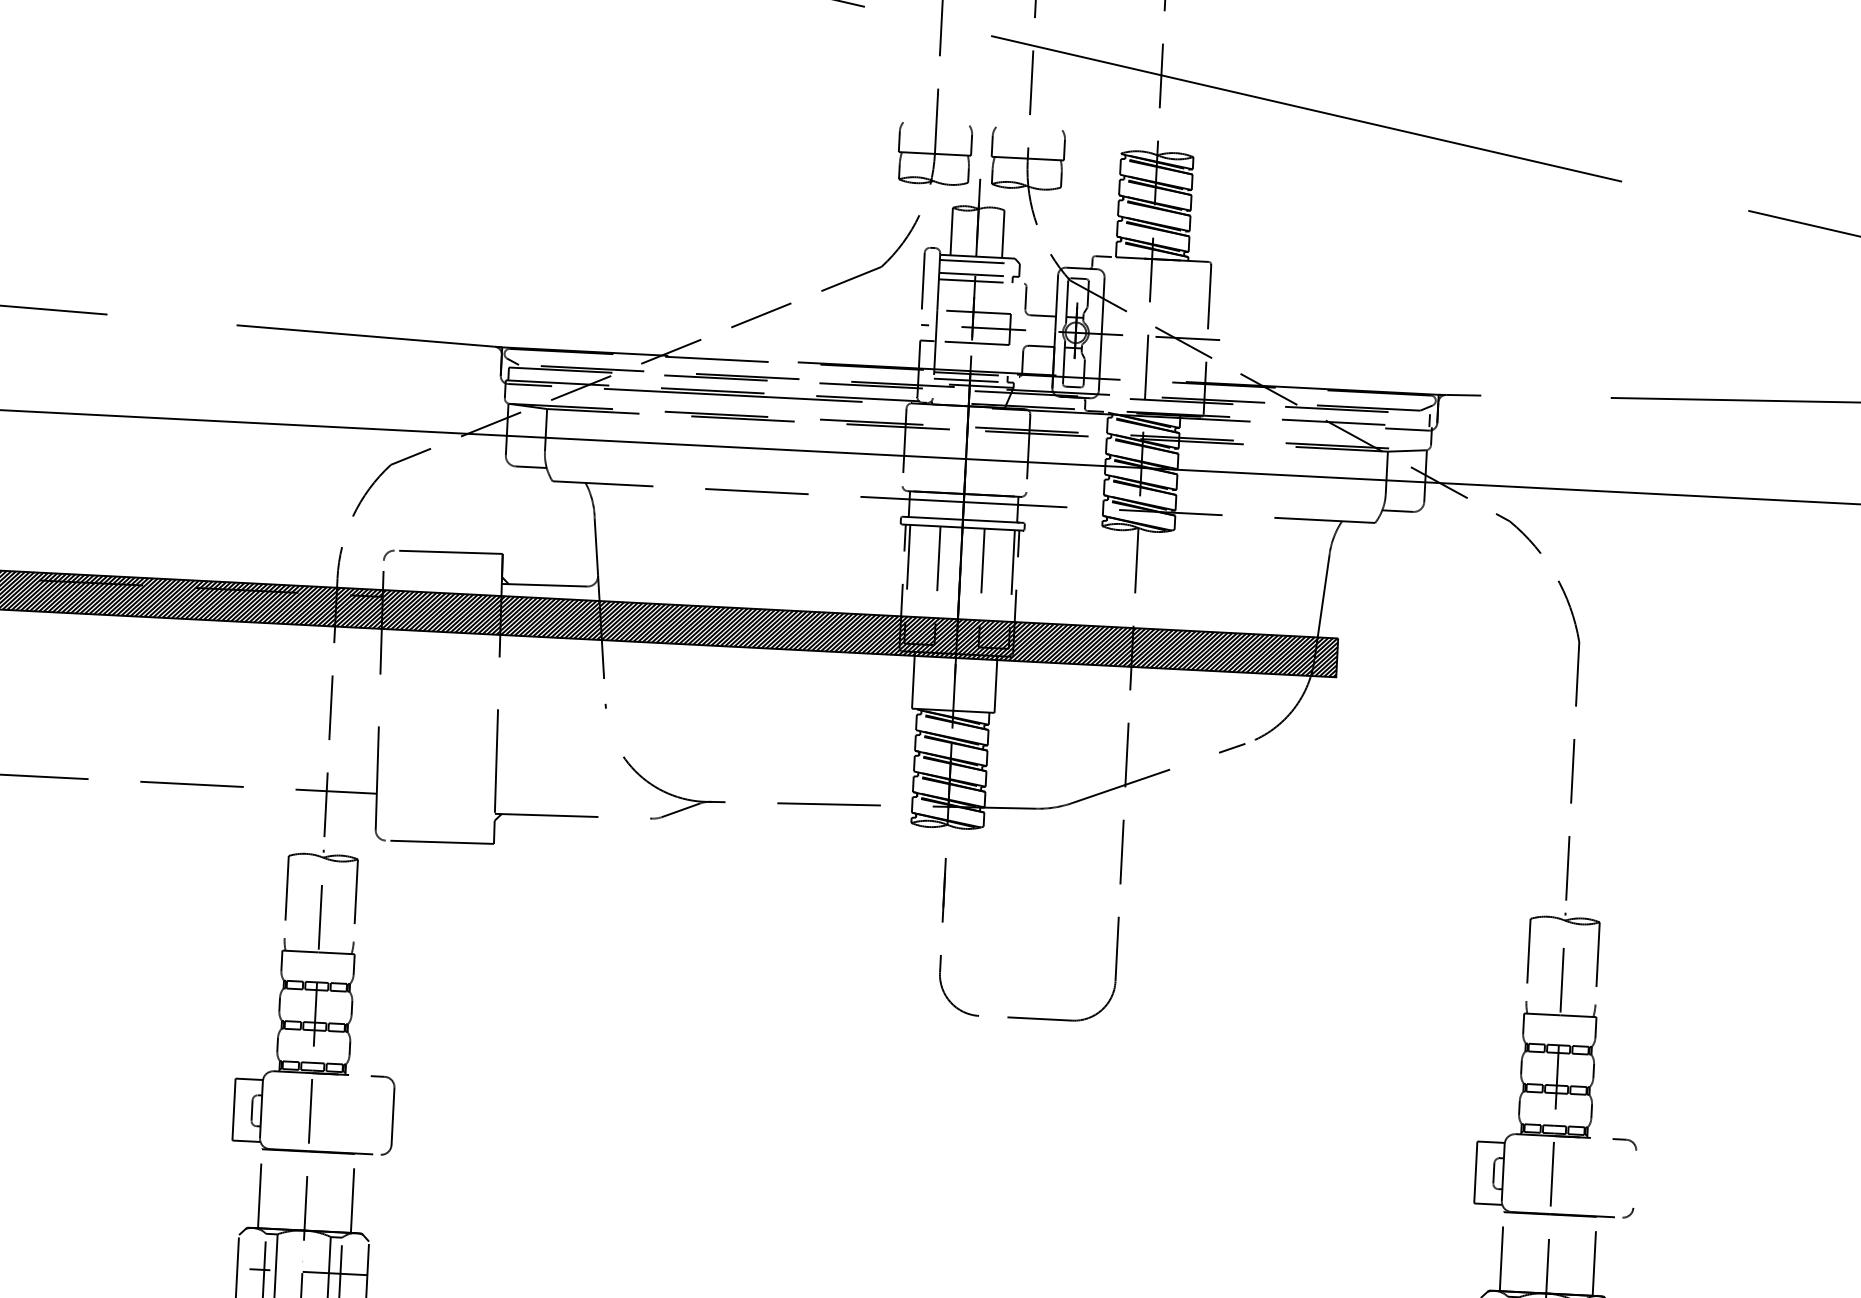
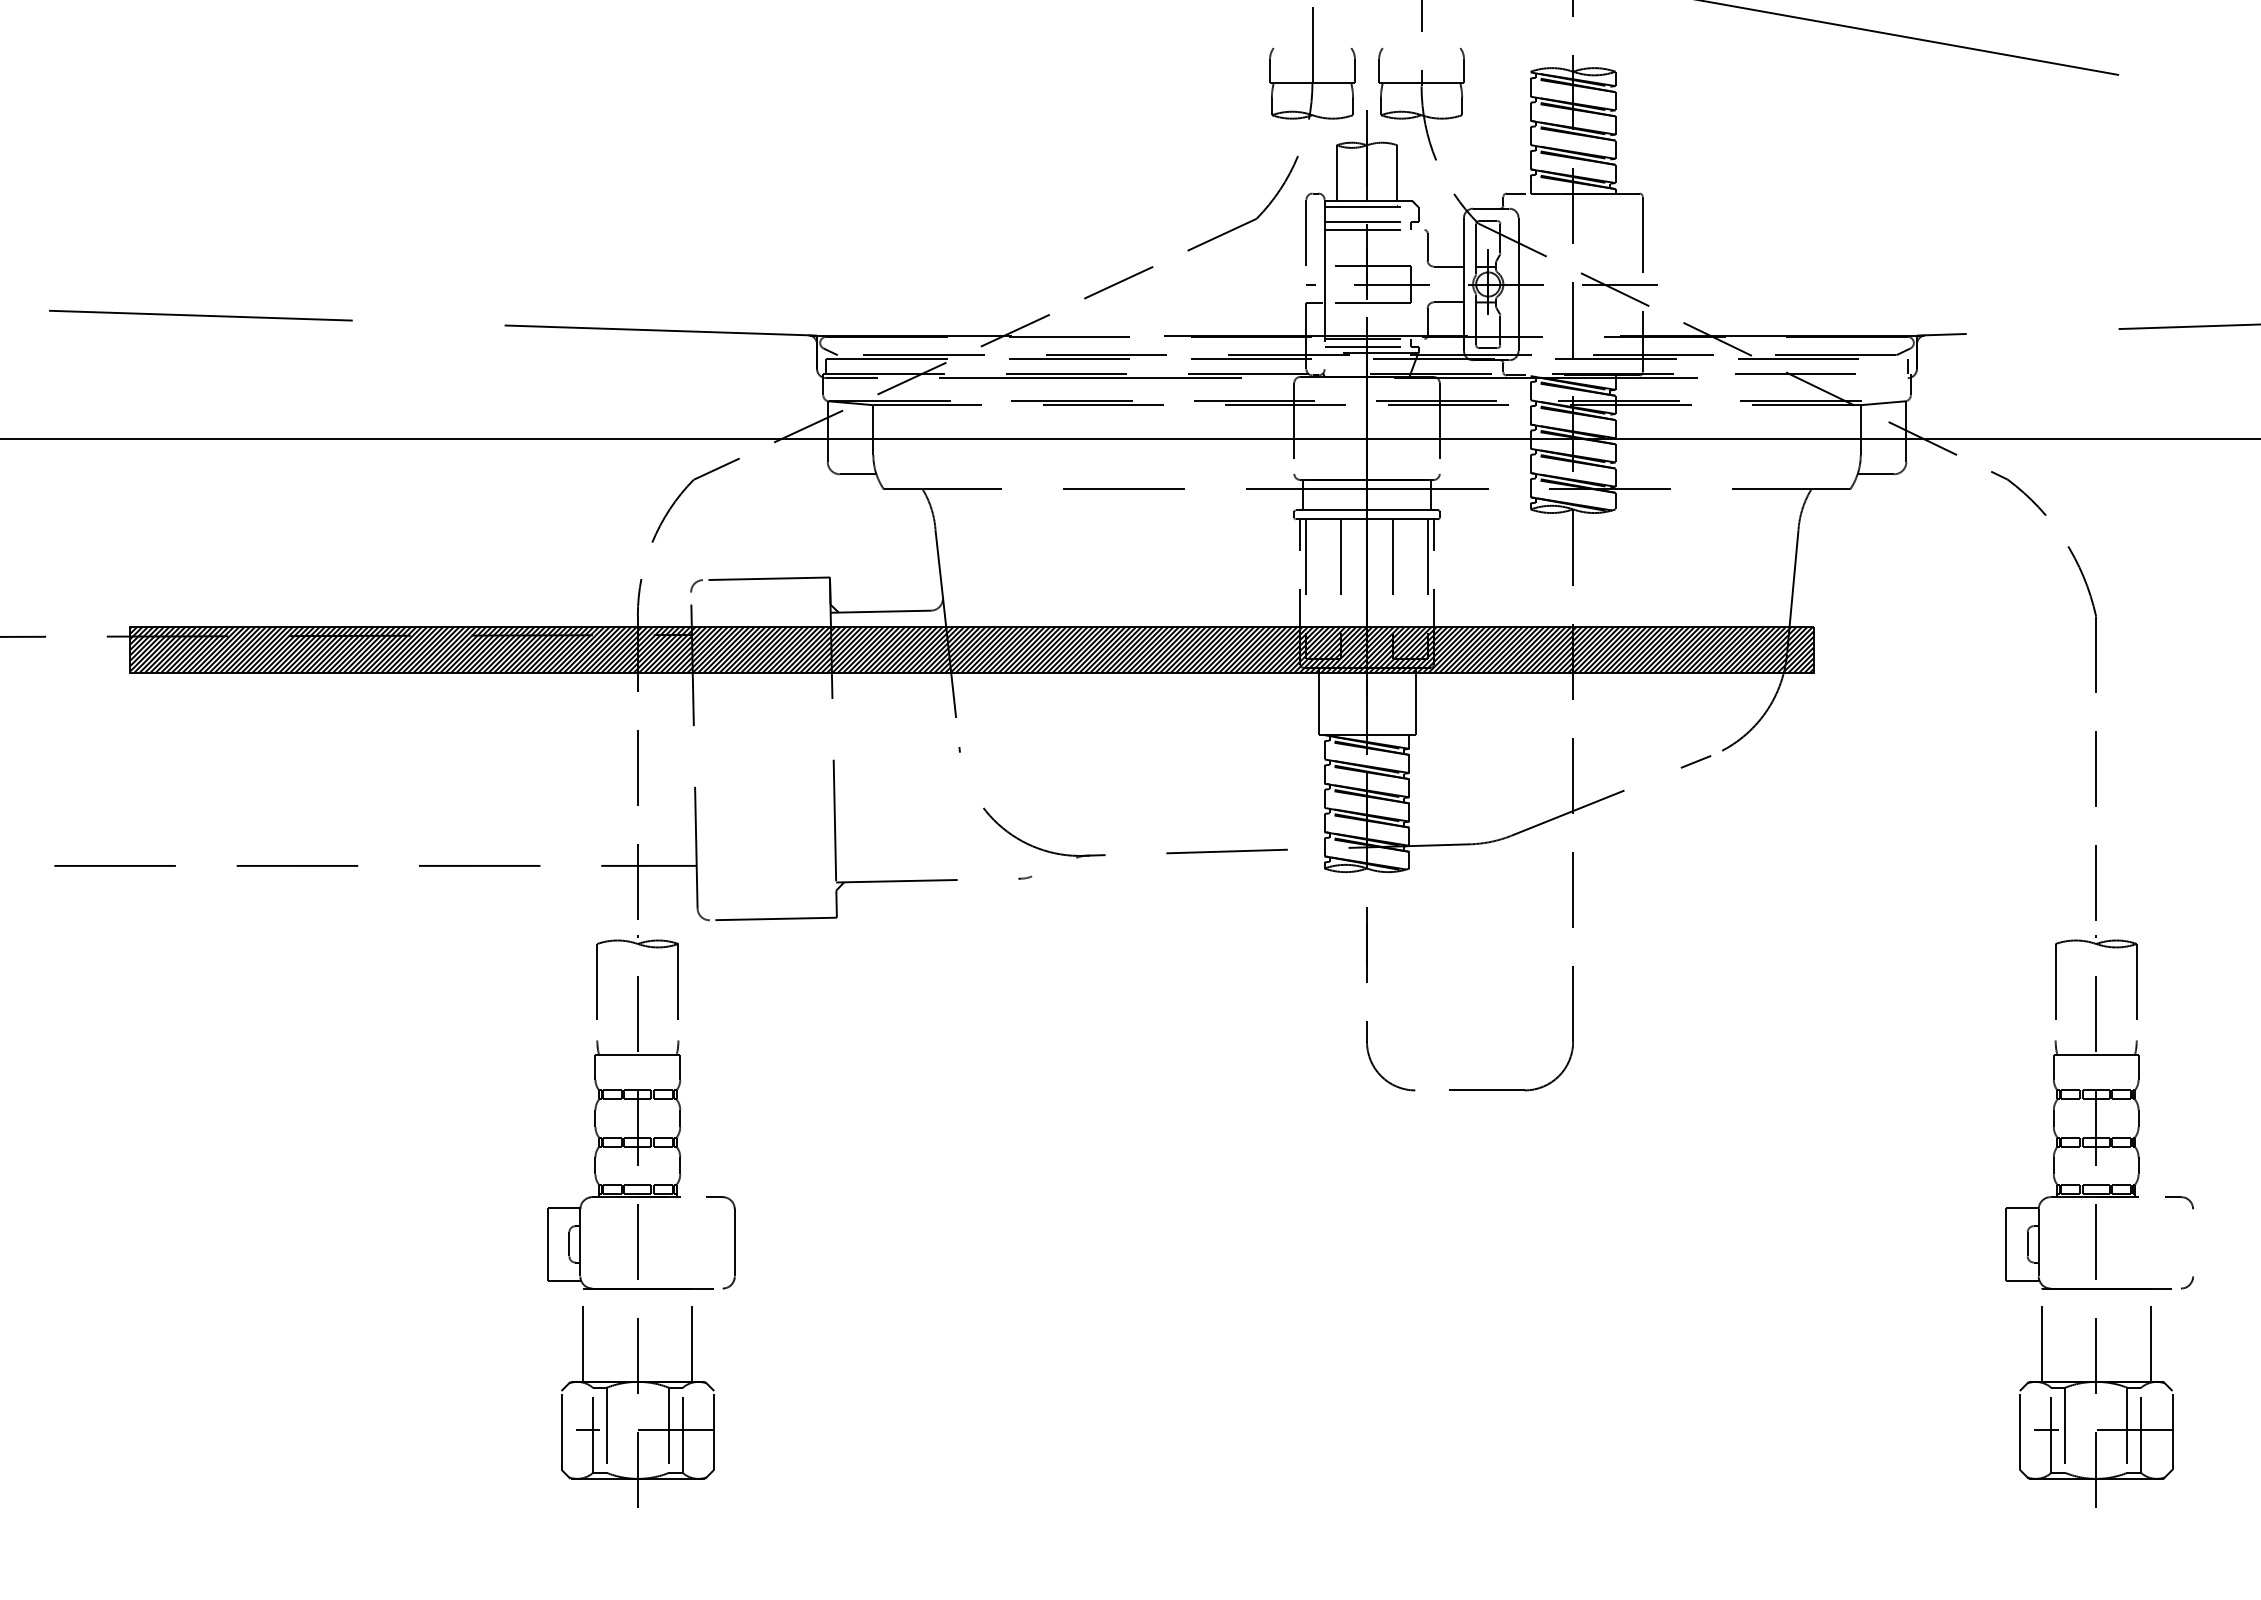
line: (1406, 429) -> (1881, 378), removed
line: (681, 809) -> (1054, 866), removed

